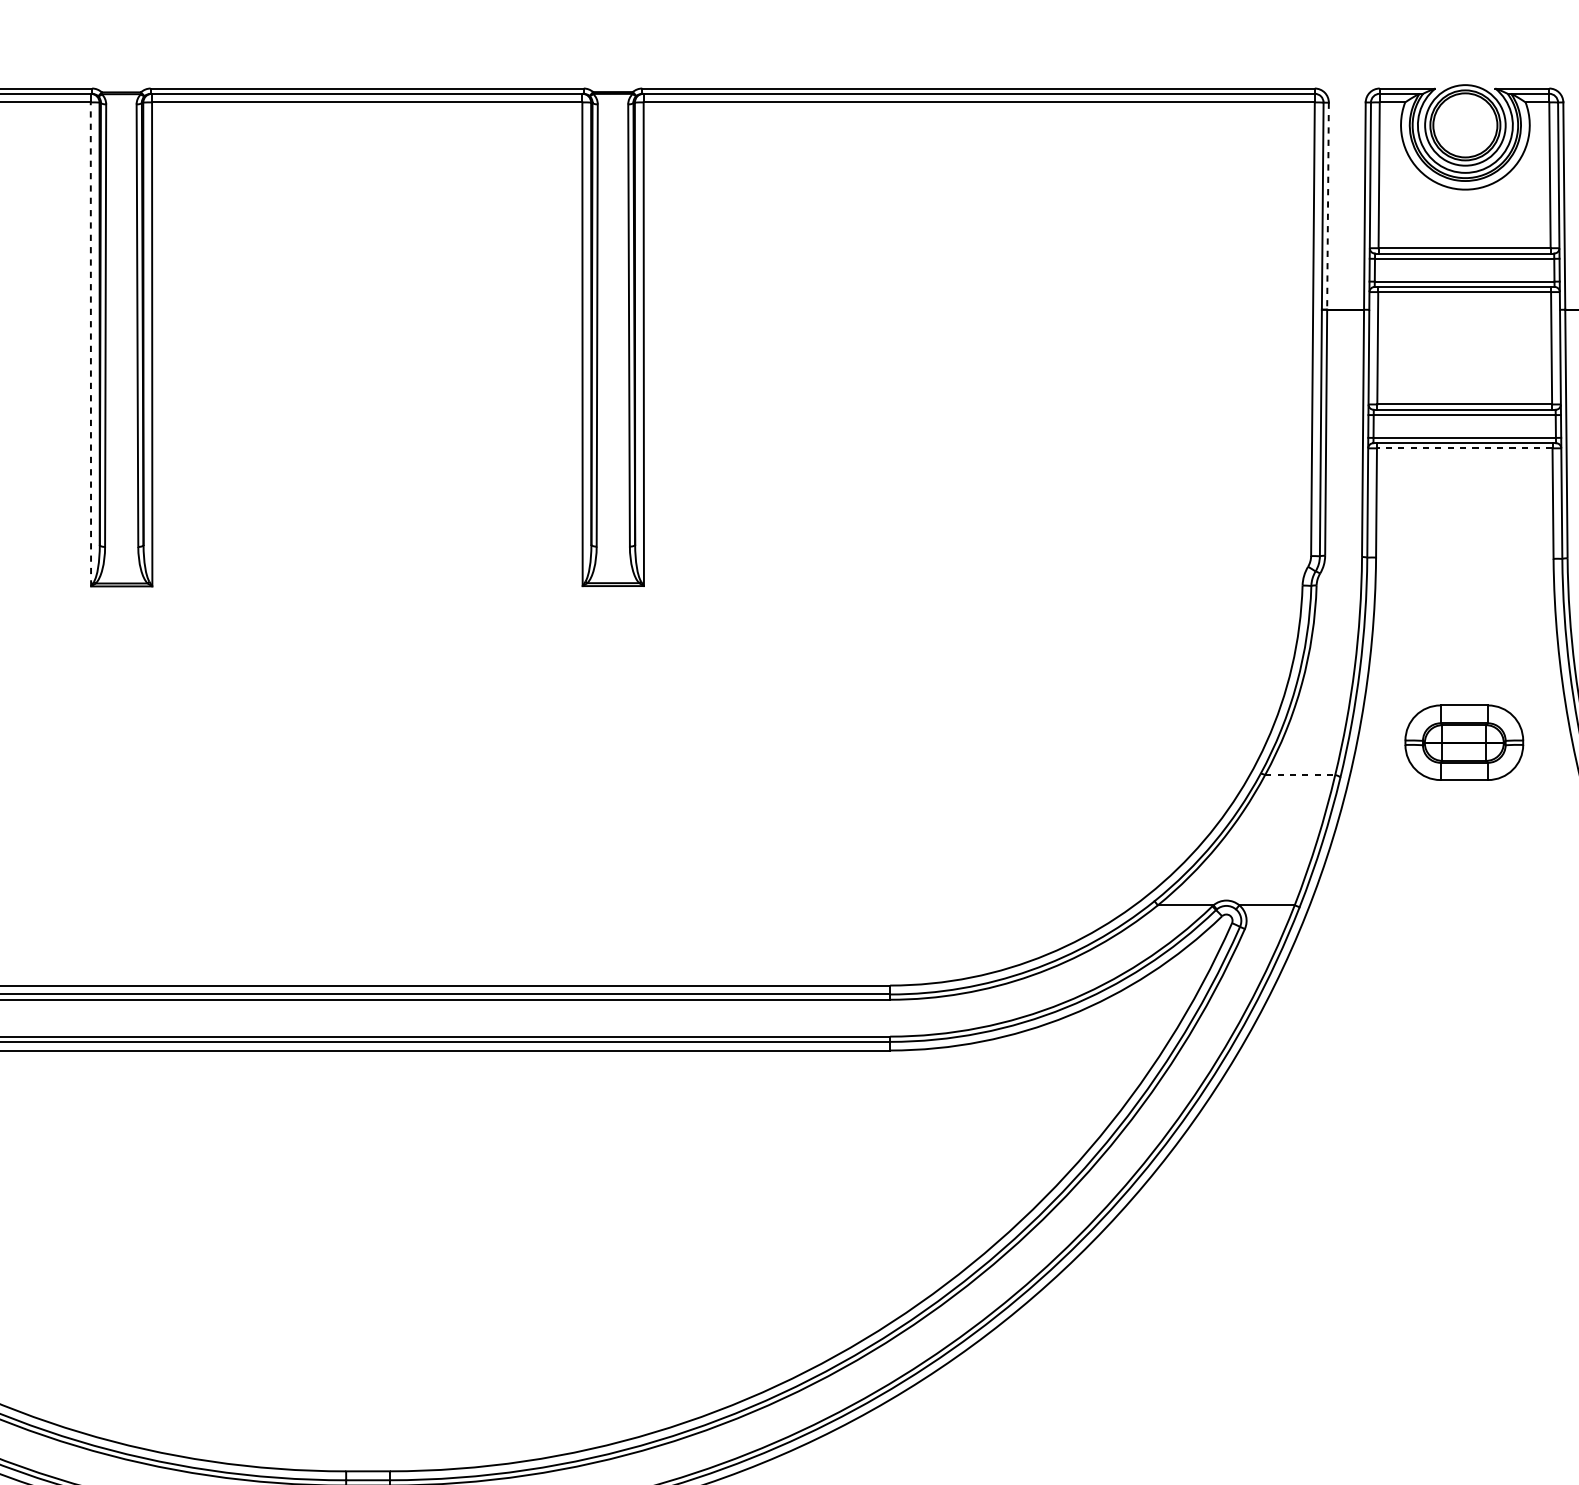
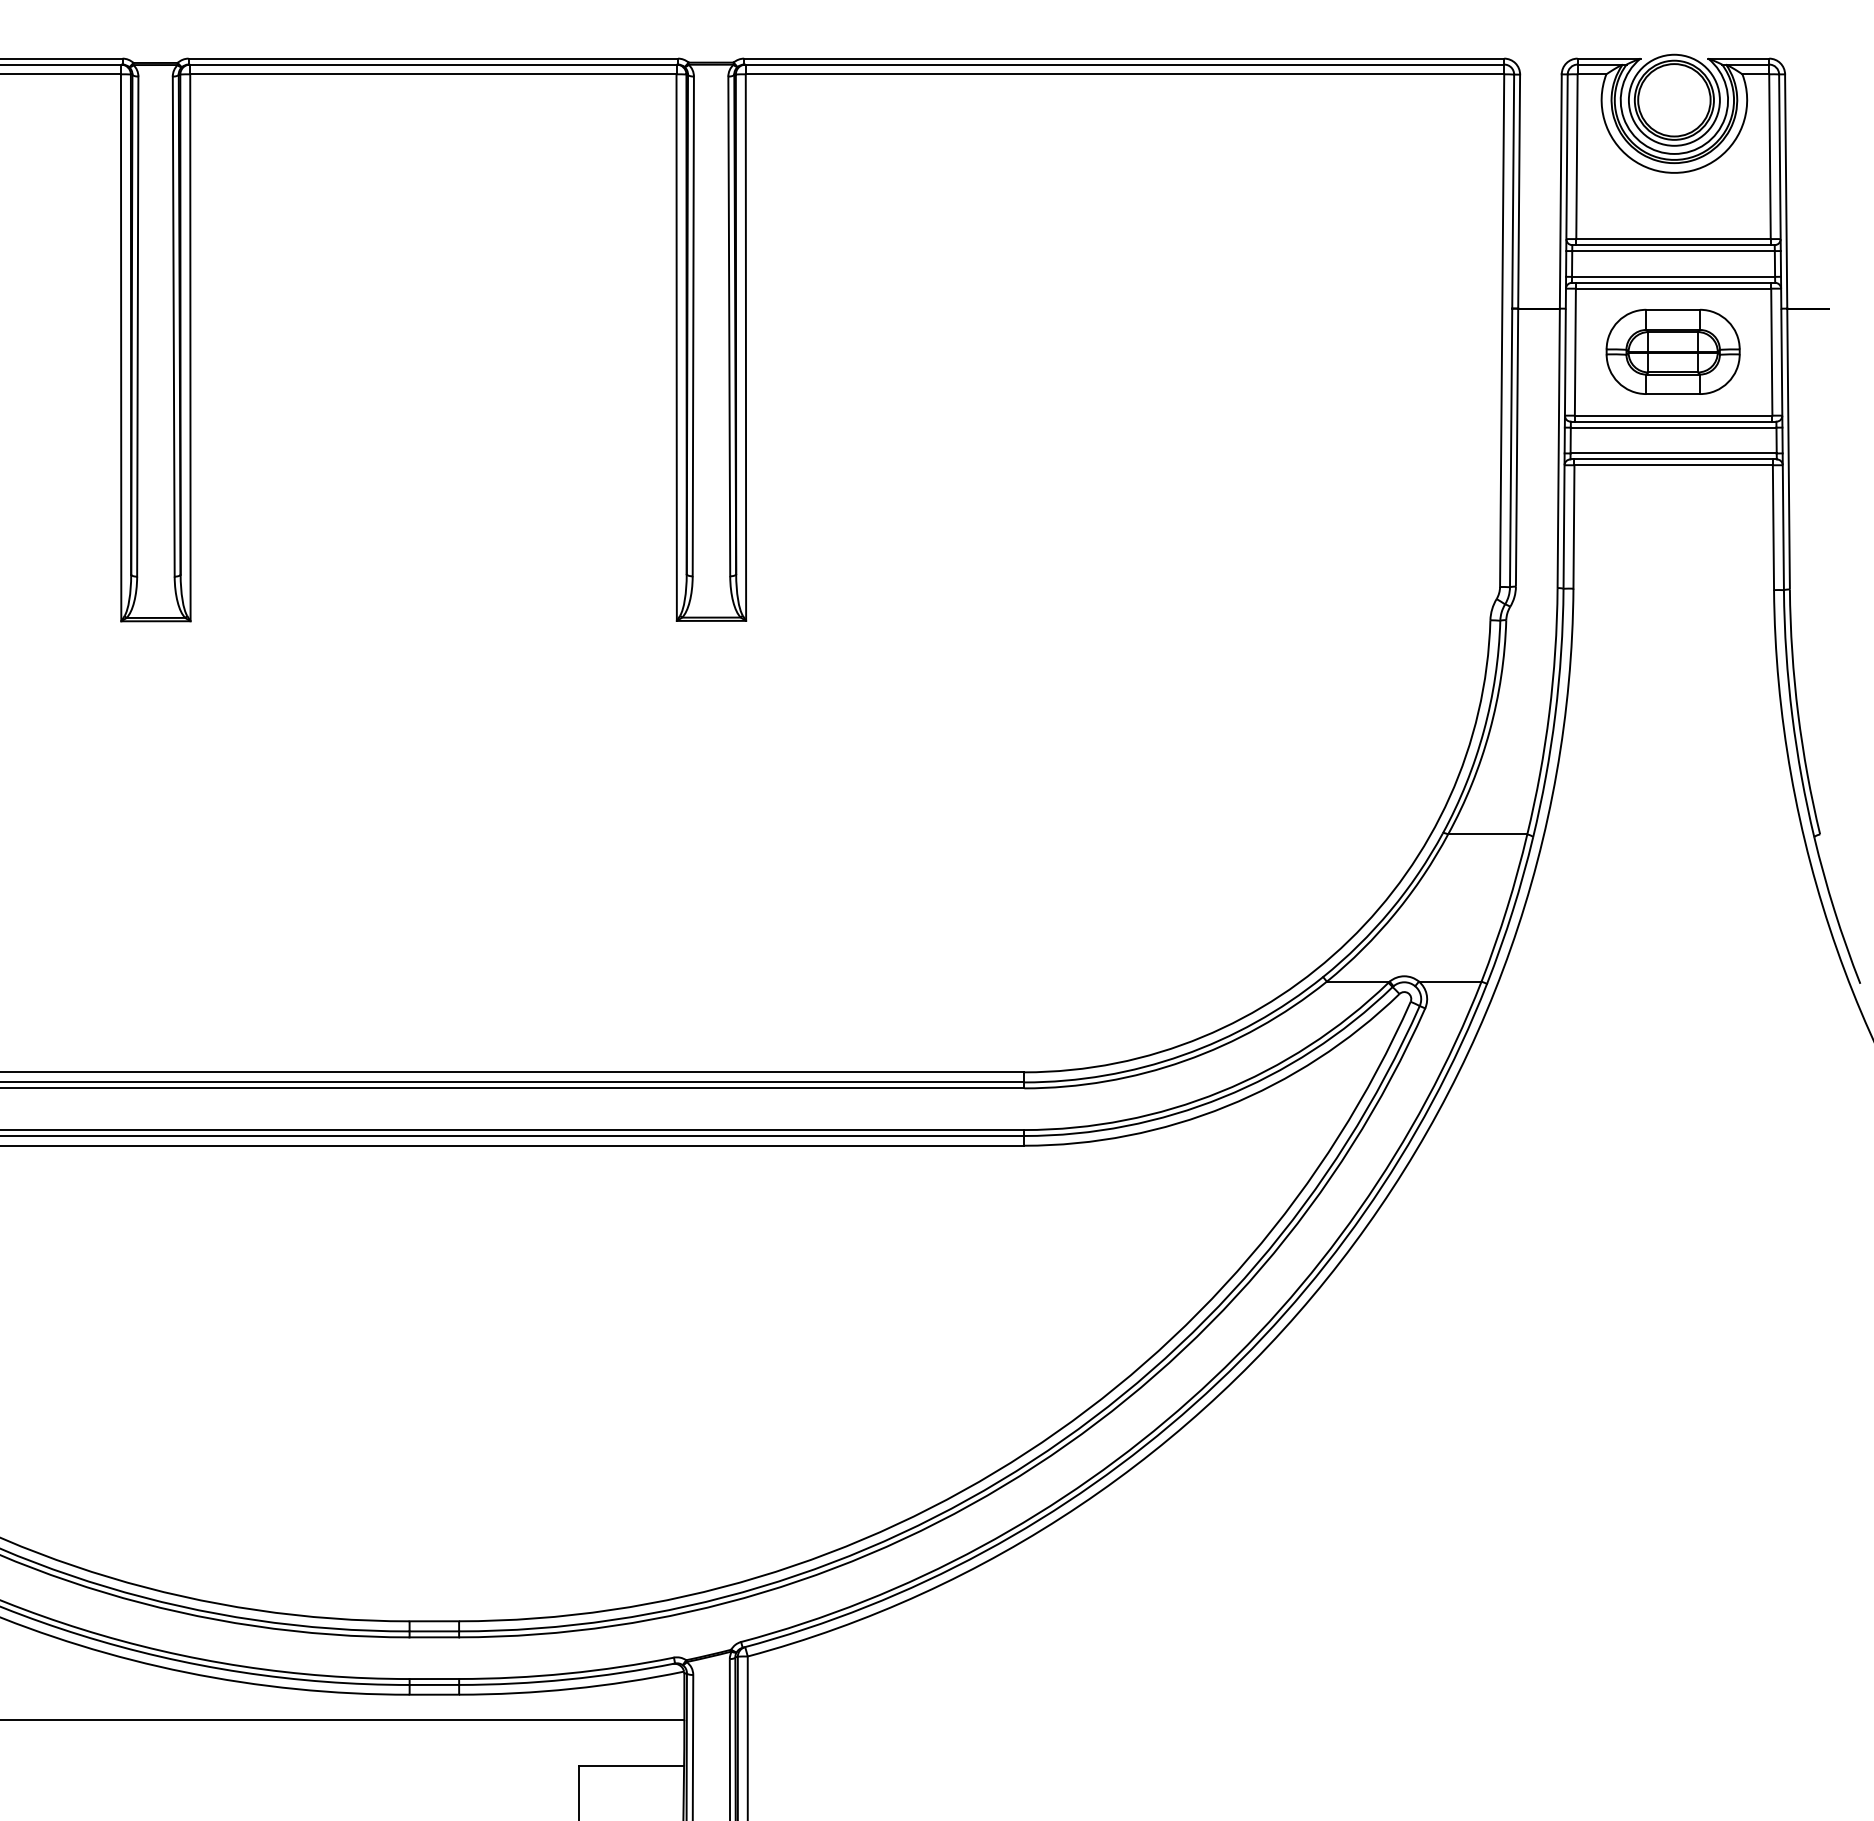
line: (1328, 206) -> (1519, 191), dashed -> solid
line: (91, 344) -> (121, 347), dashed -> solid
line: (1464, 448) -> (1673, 465), dashed -> solid
part: (1463, 742) -> (1672, 351), moved
line: (1300, 775) -> (1487, 834), dashed -> solid

